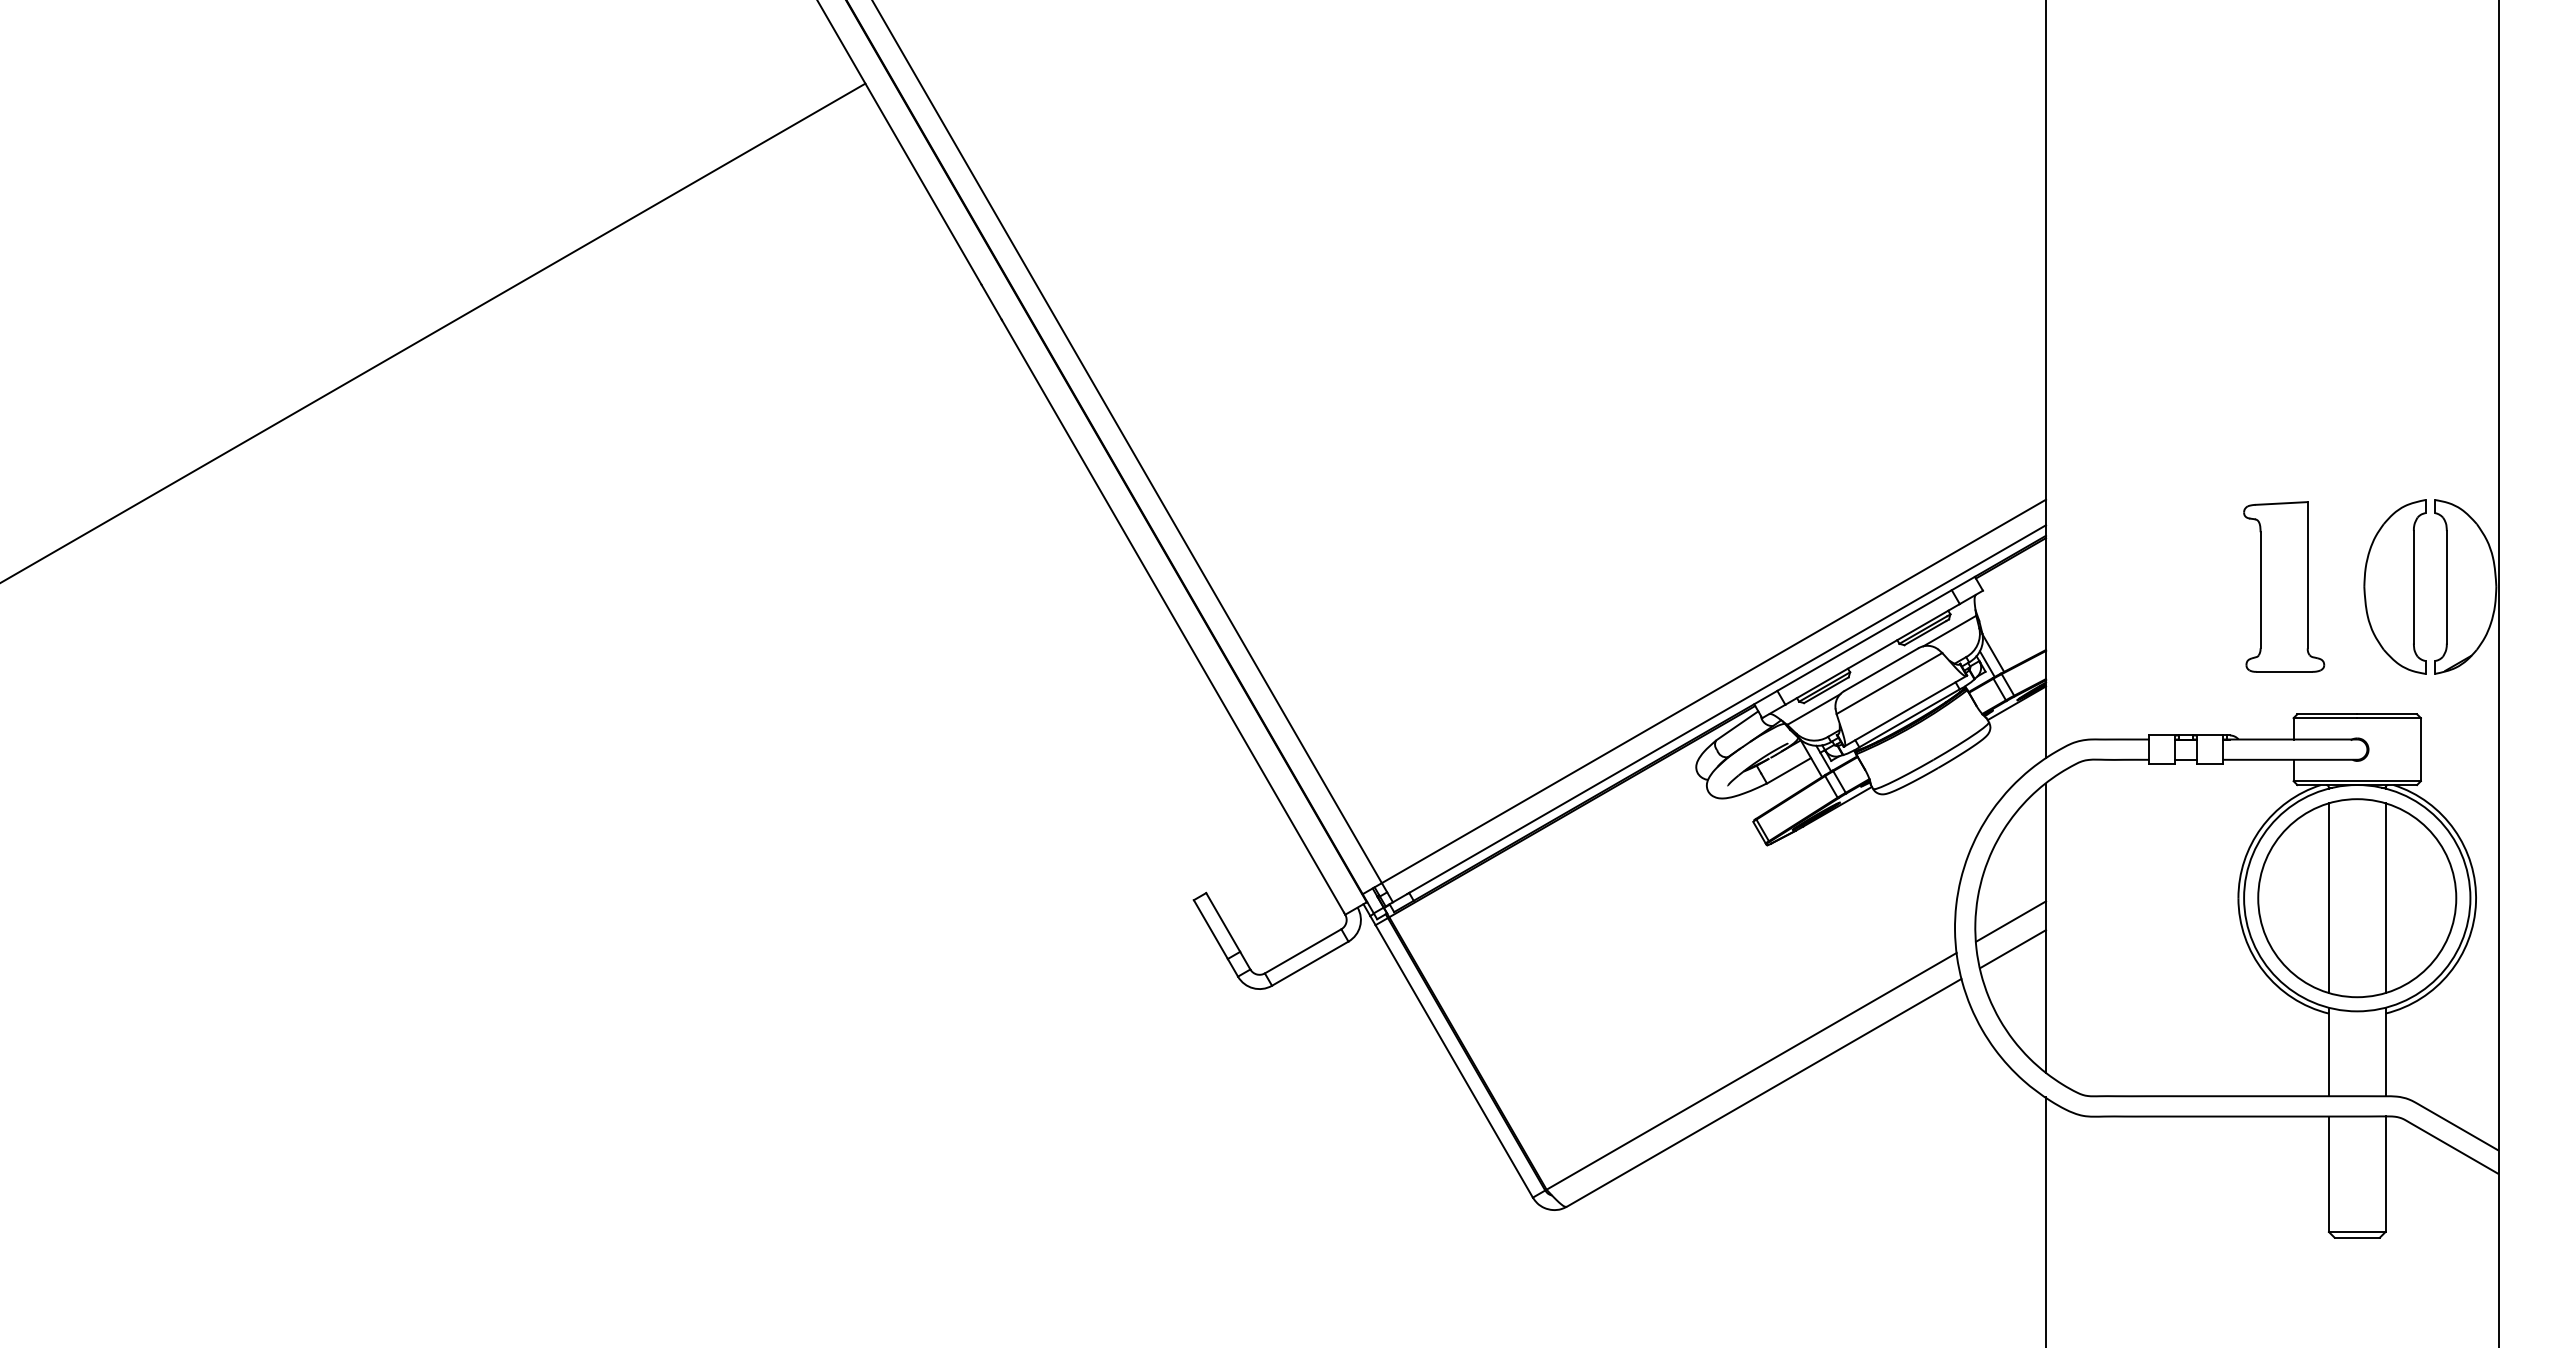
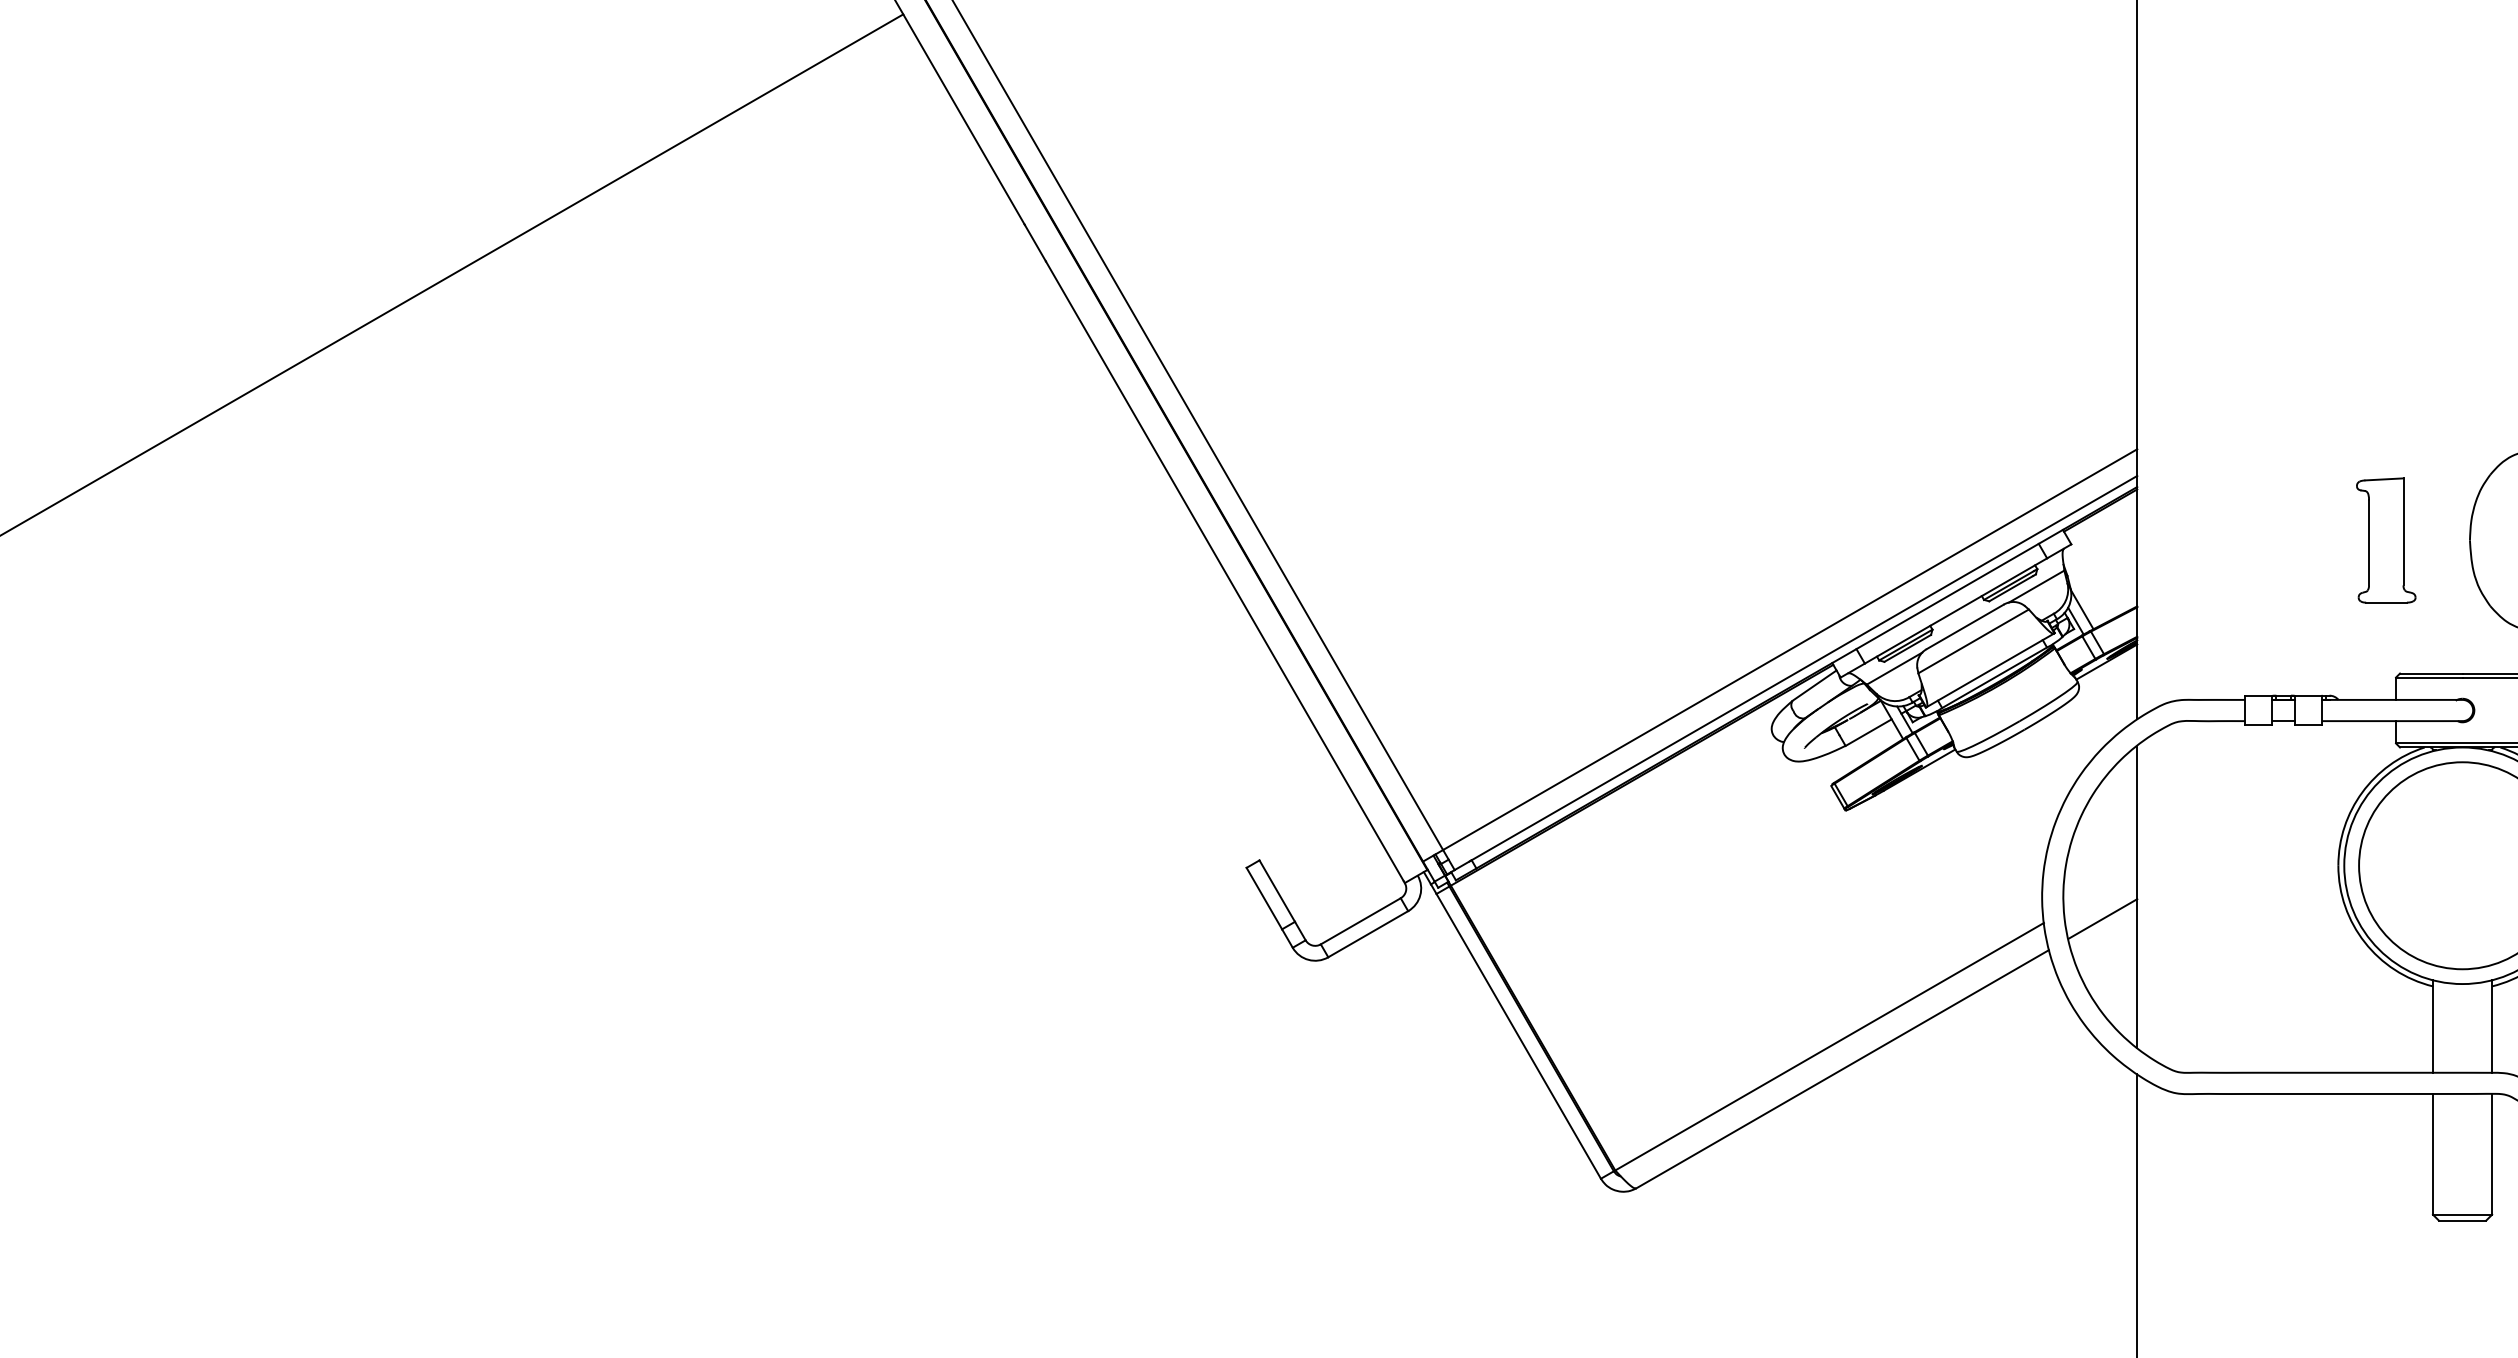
part: (2284, 586) -> (2386, 539), size x0.7
line: (2328, 898) -> (2432, 866), removed
line: (2385, 898) -> (2492, 866), removed
line: (2011, 921) -> (2101, 890), removed

